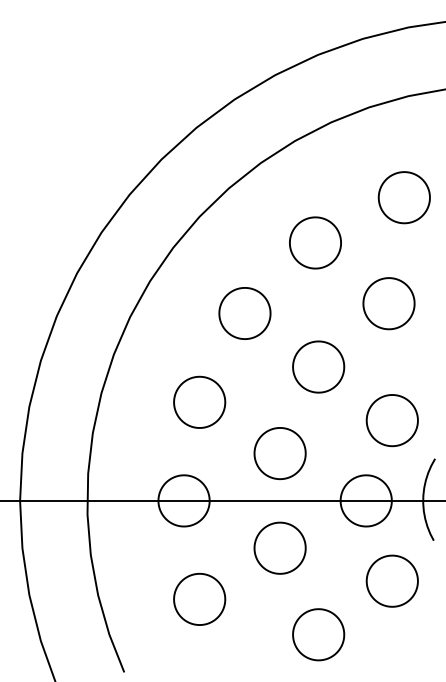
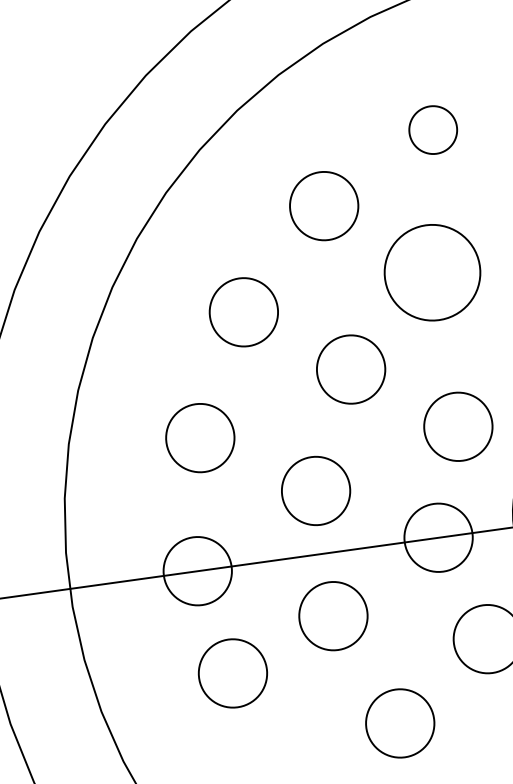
part: (403, 197) -> (432, 129), size x0.7
part: (388, 303) -> (431, 272), size x1.4
part: (199, 598) -> (232, 672), moved

